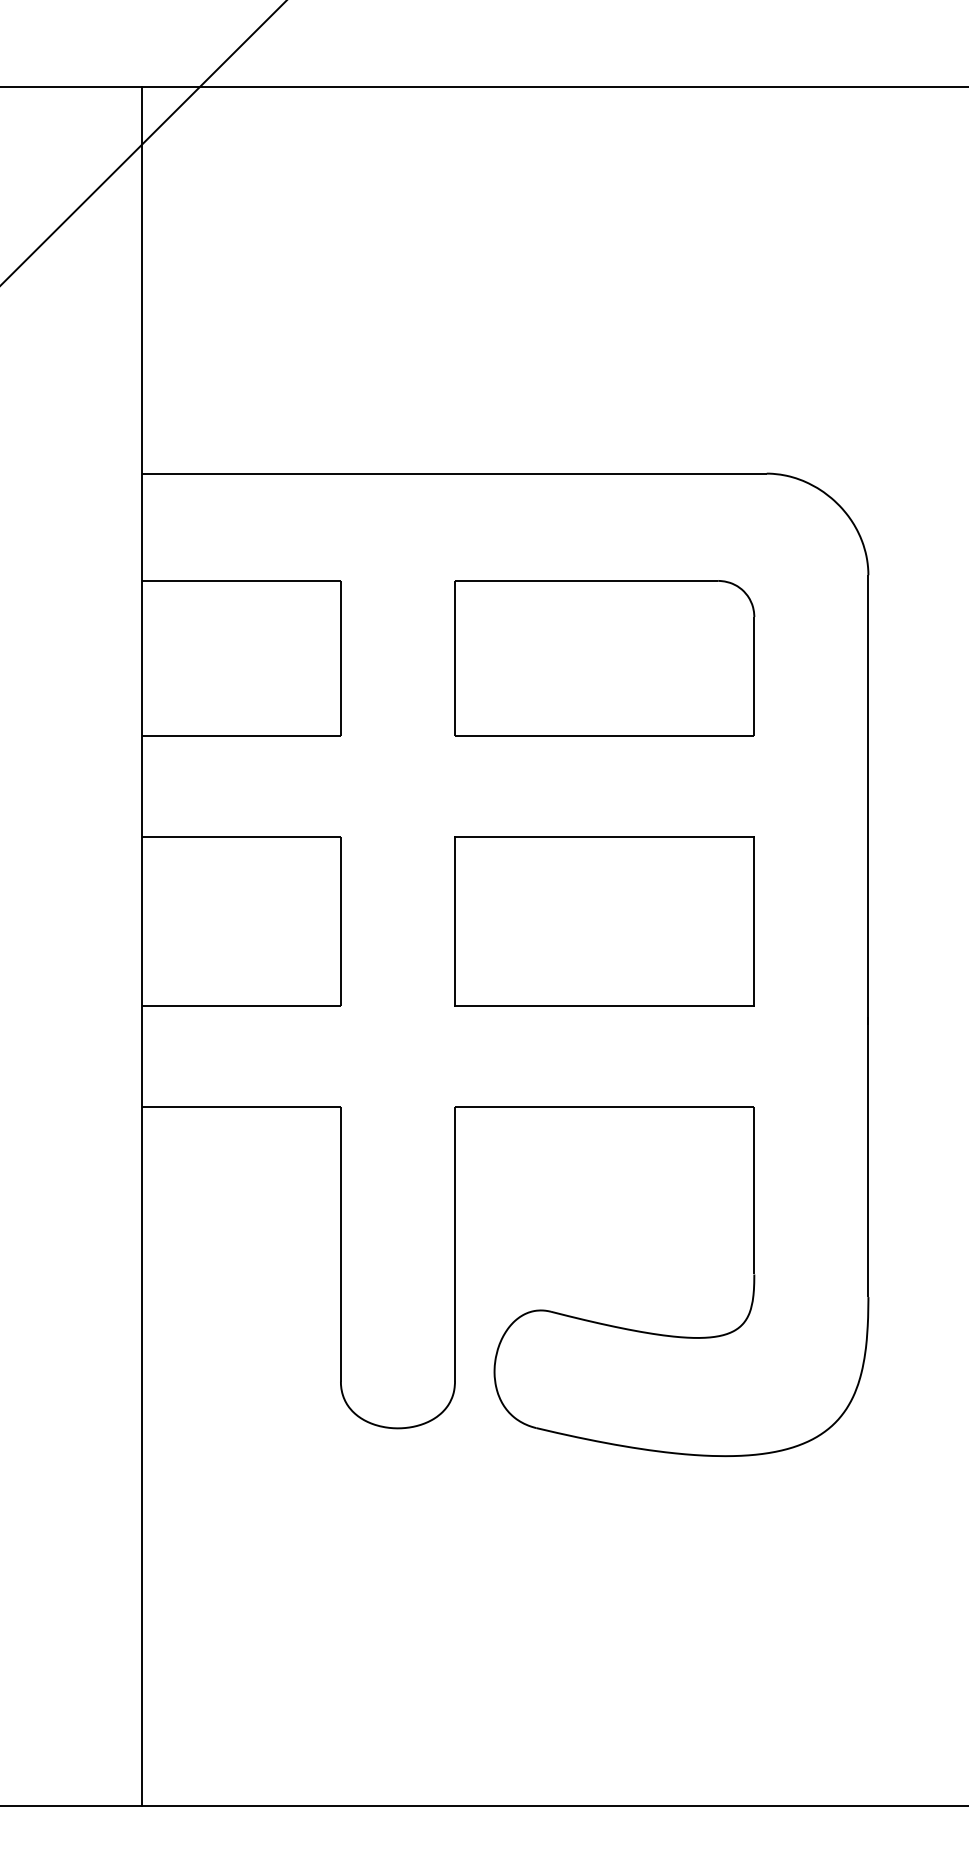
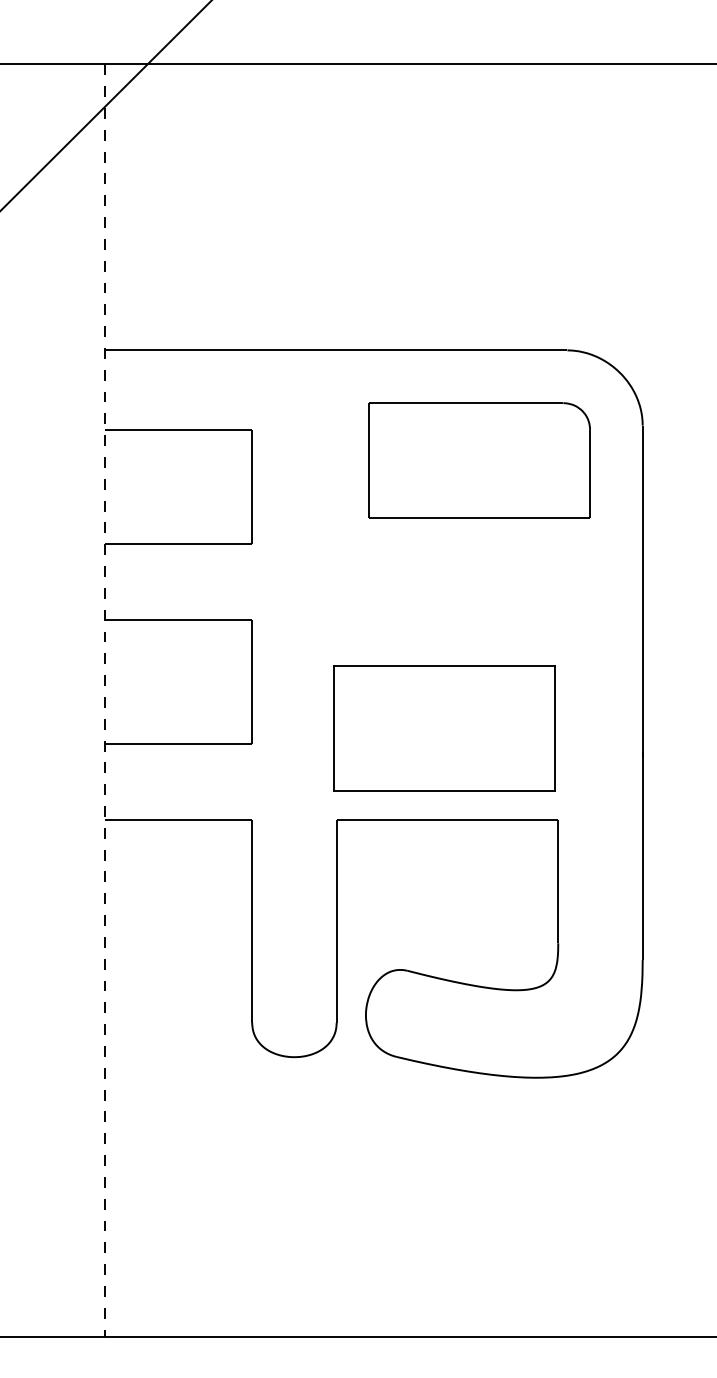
part: (604, 658) -> (479, 460), moved
part: (604, 921) -> (444, 728), moved
line: (141, 947) -> (104, 701), solid -> dashed

